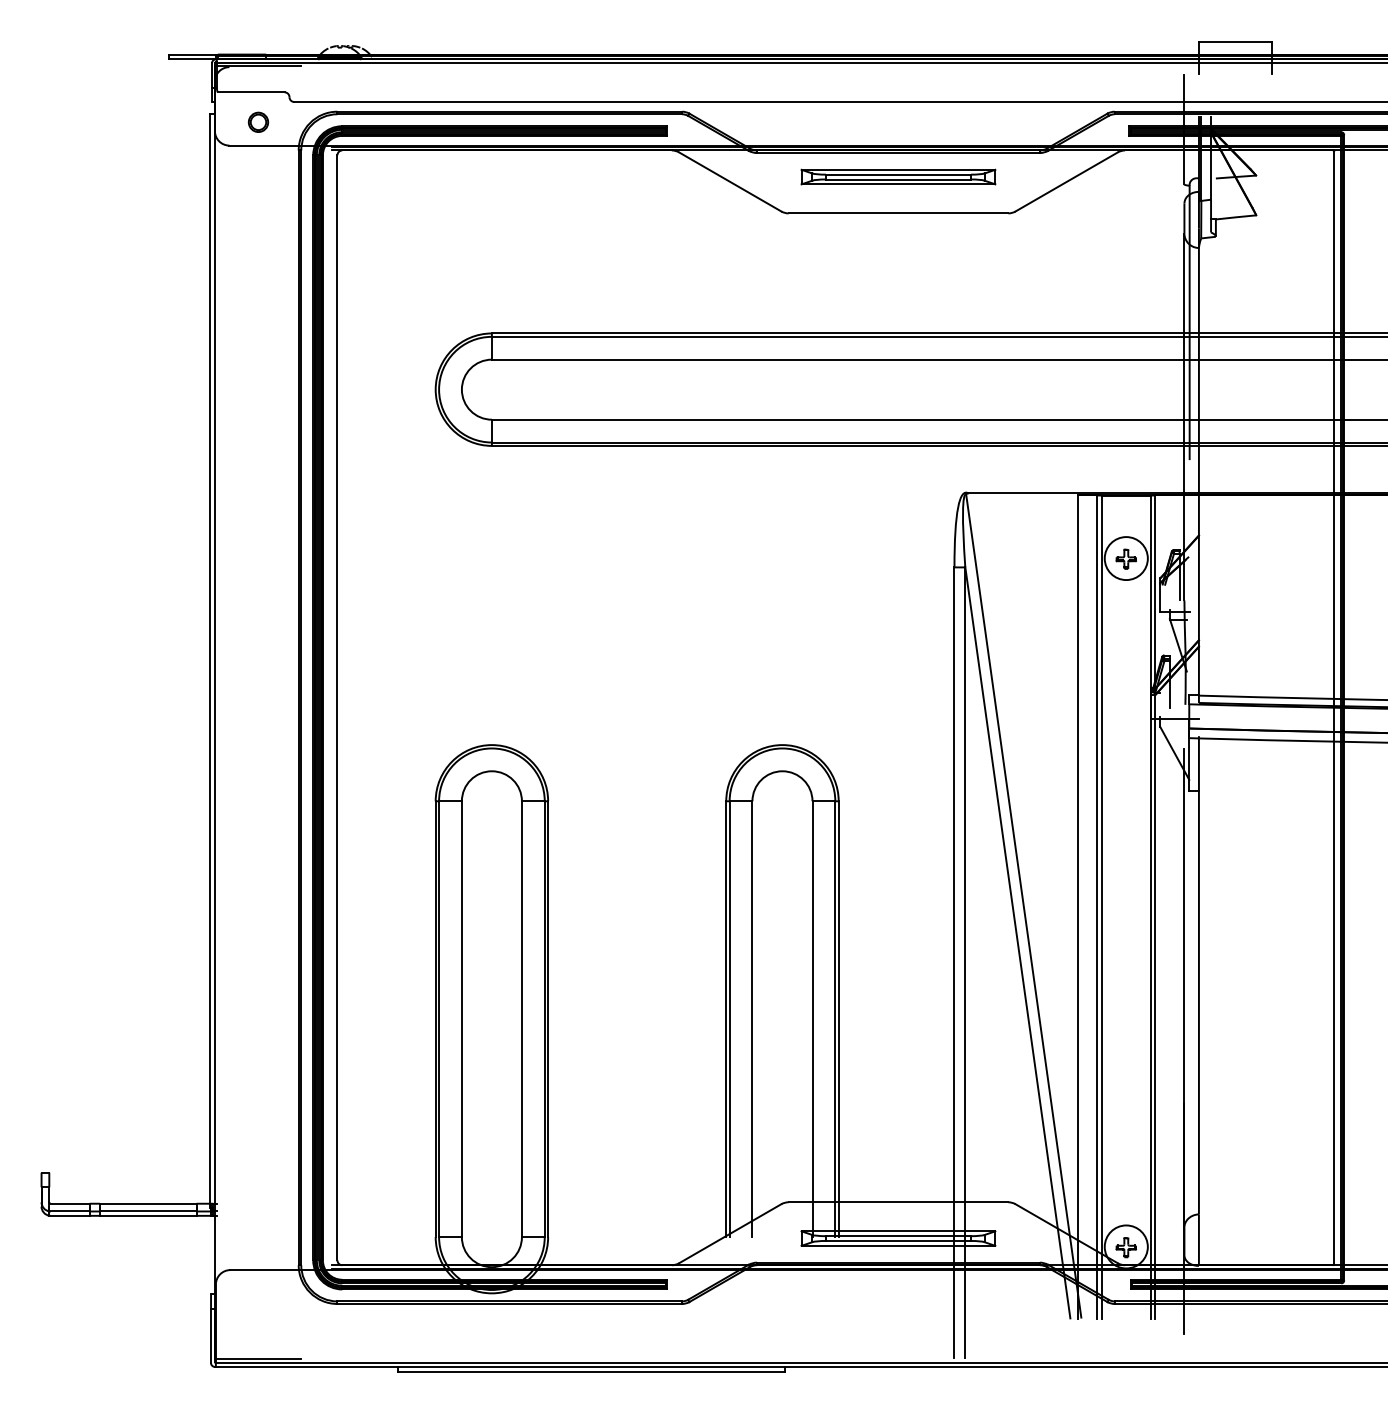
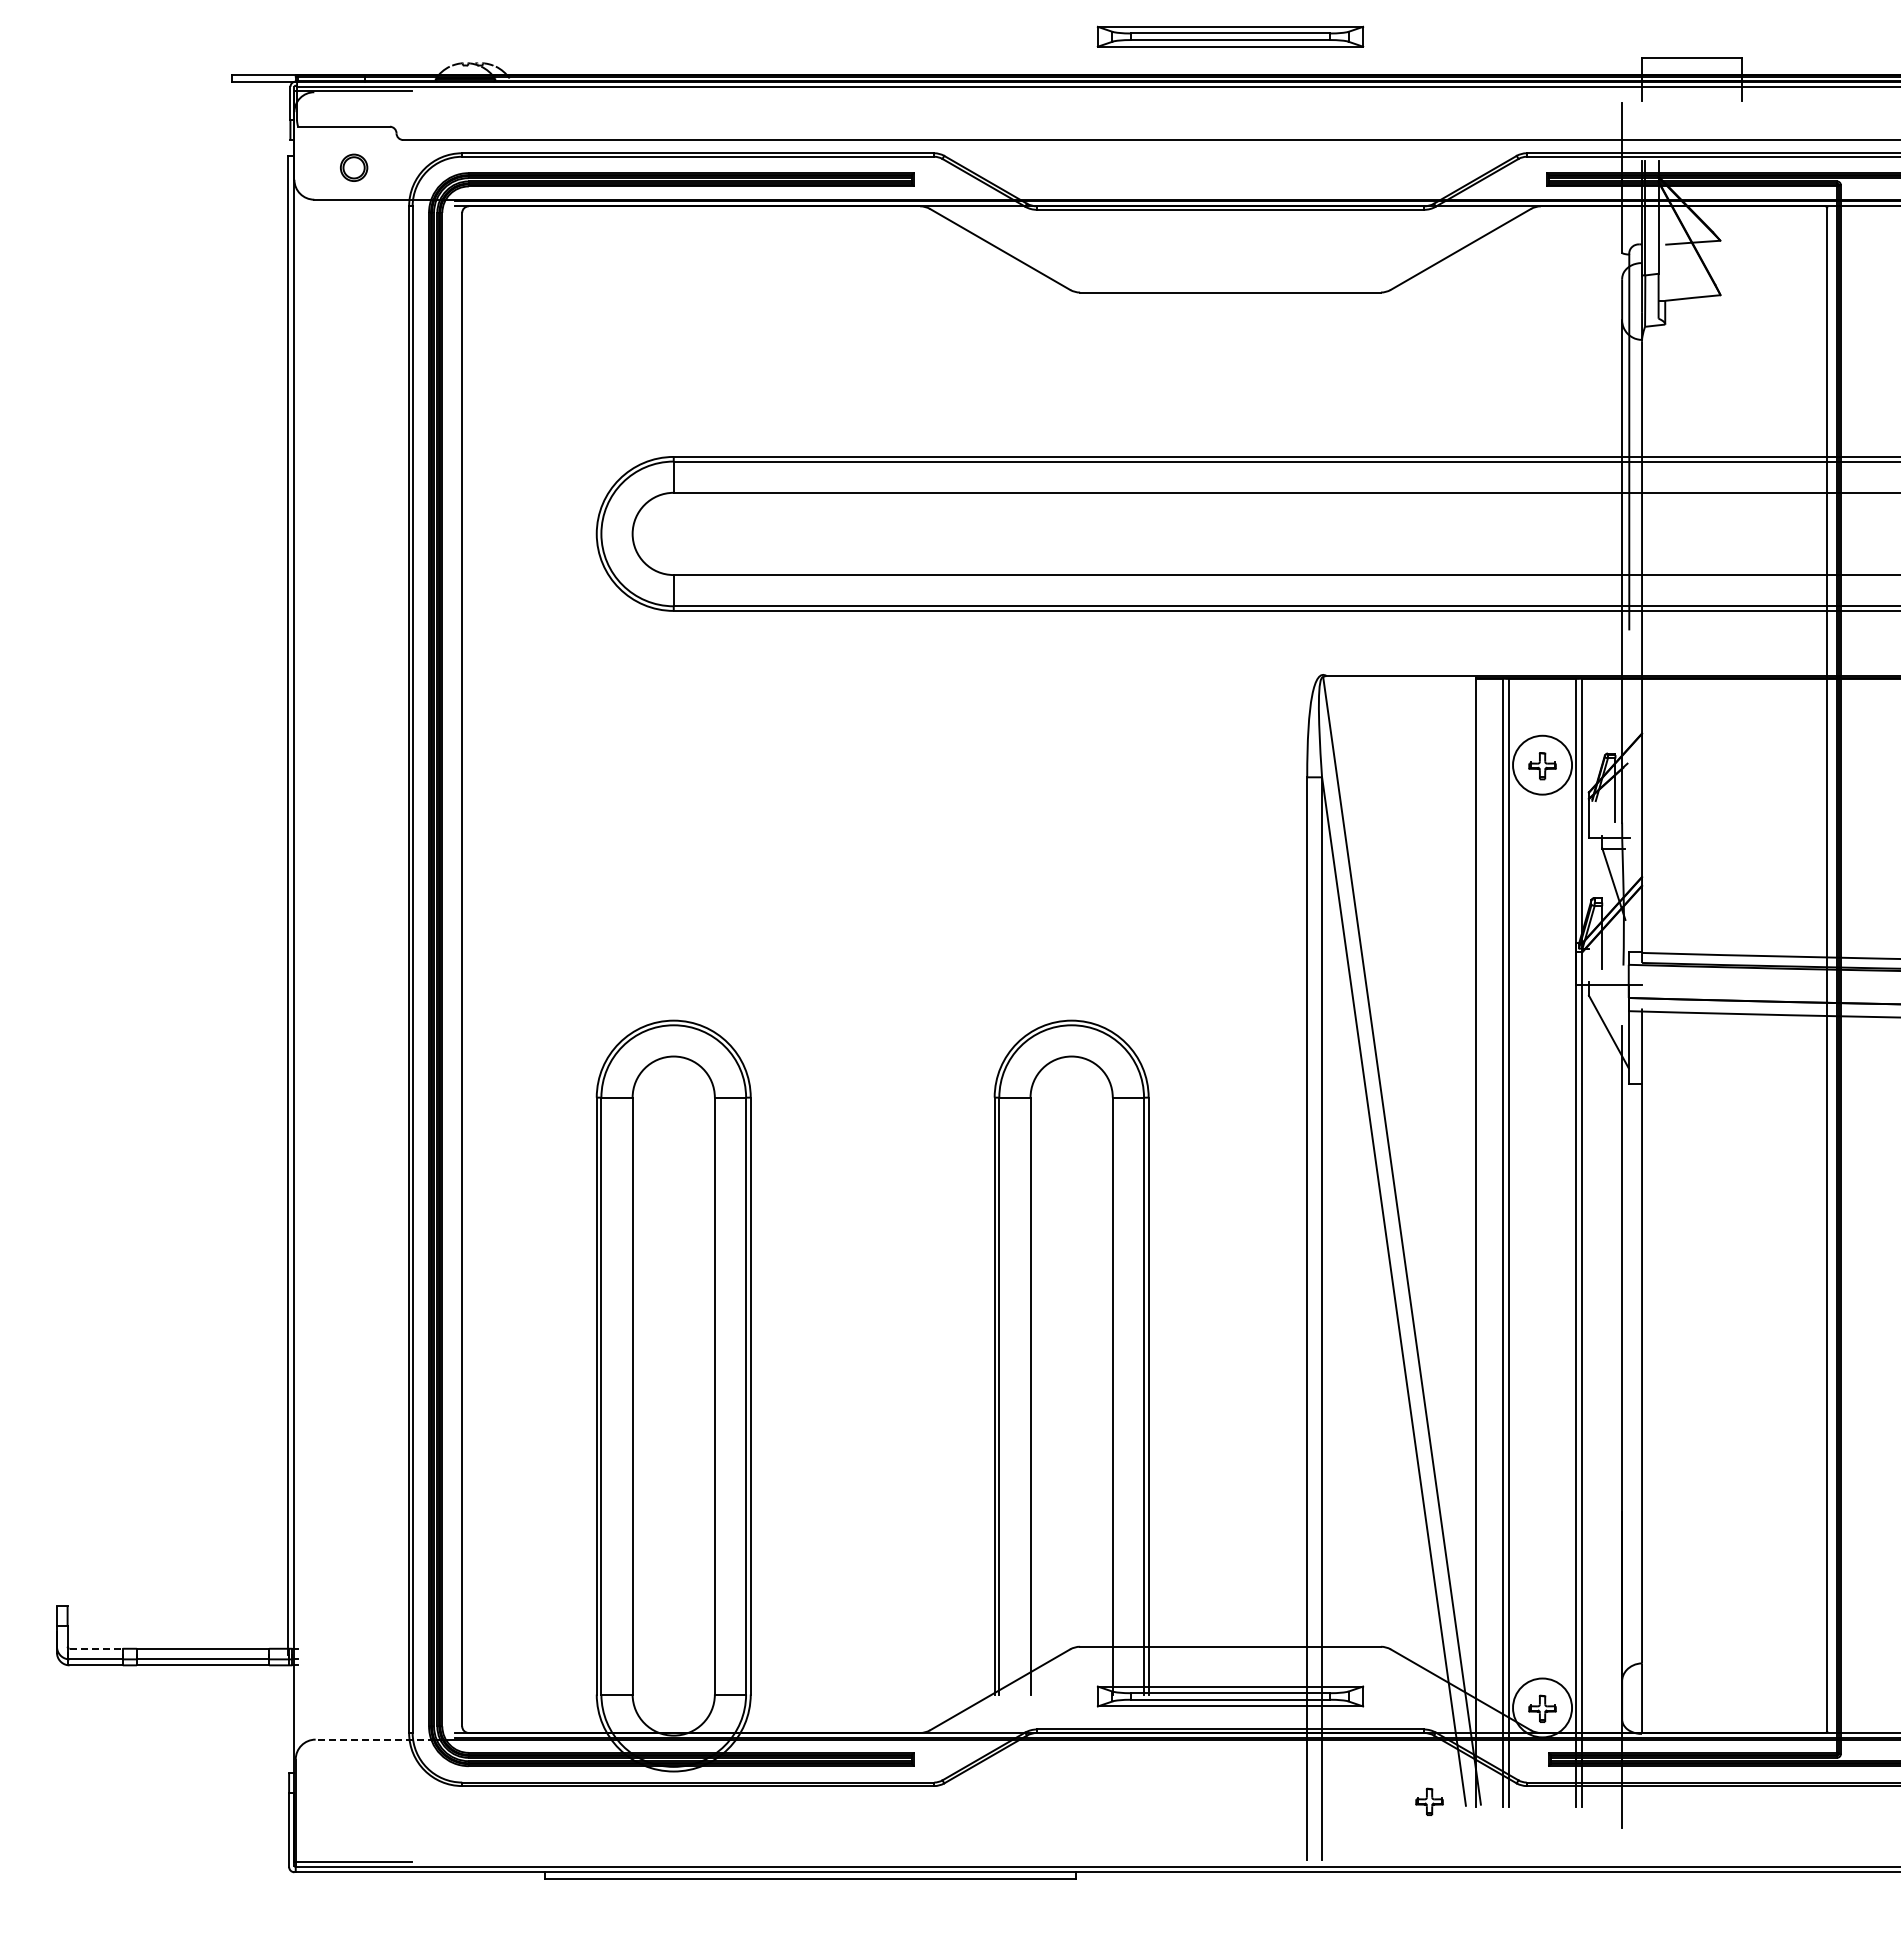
part: (898, 176) -> (1230, 36), moved
line: (70, 1203) -> (96, 1648), solid -> dashed
line: (274, 1269) -> (375, 1739), solid -> dashed
part: (1043, 1315) -> (1429, 1801), added

